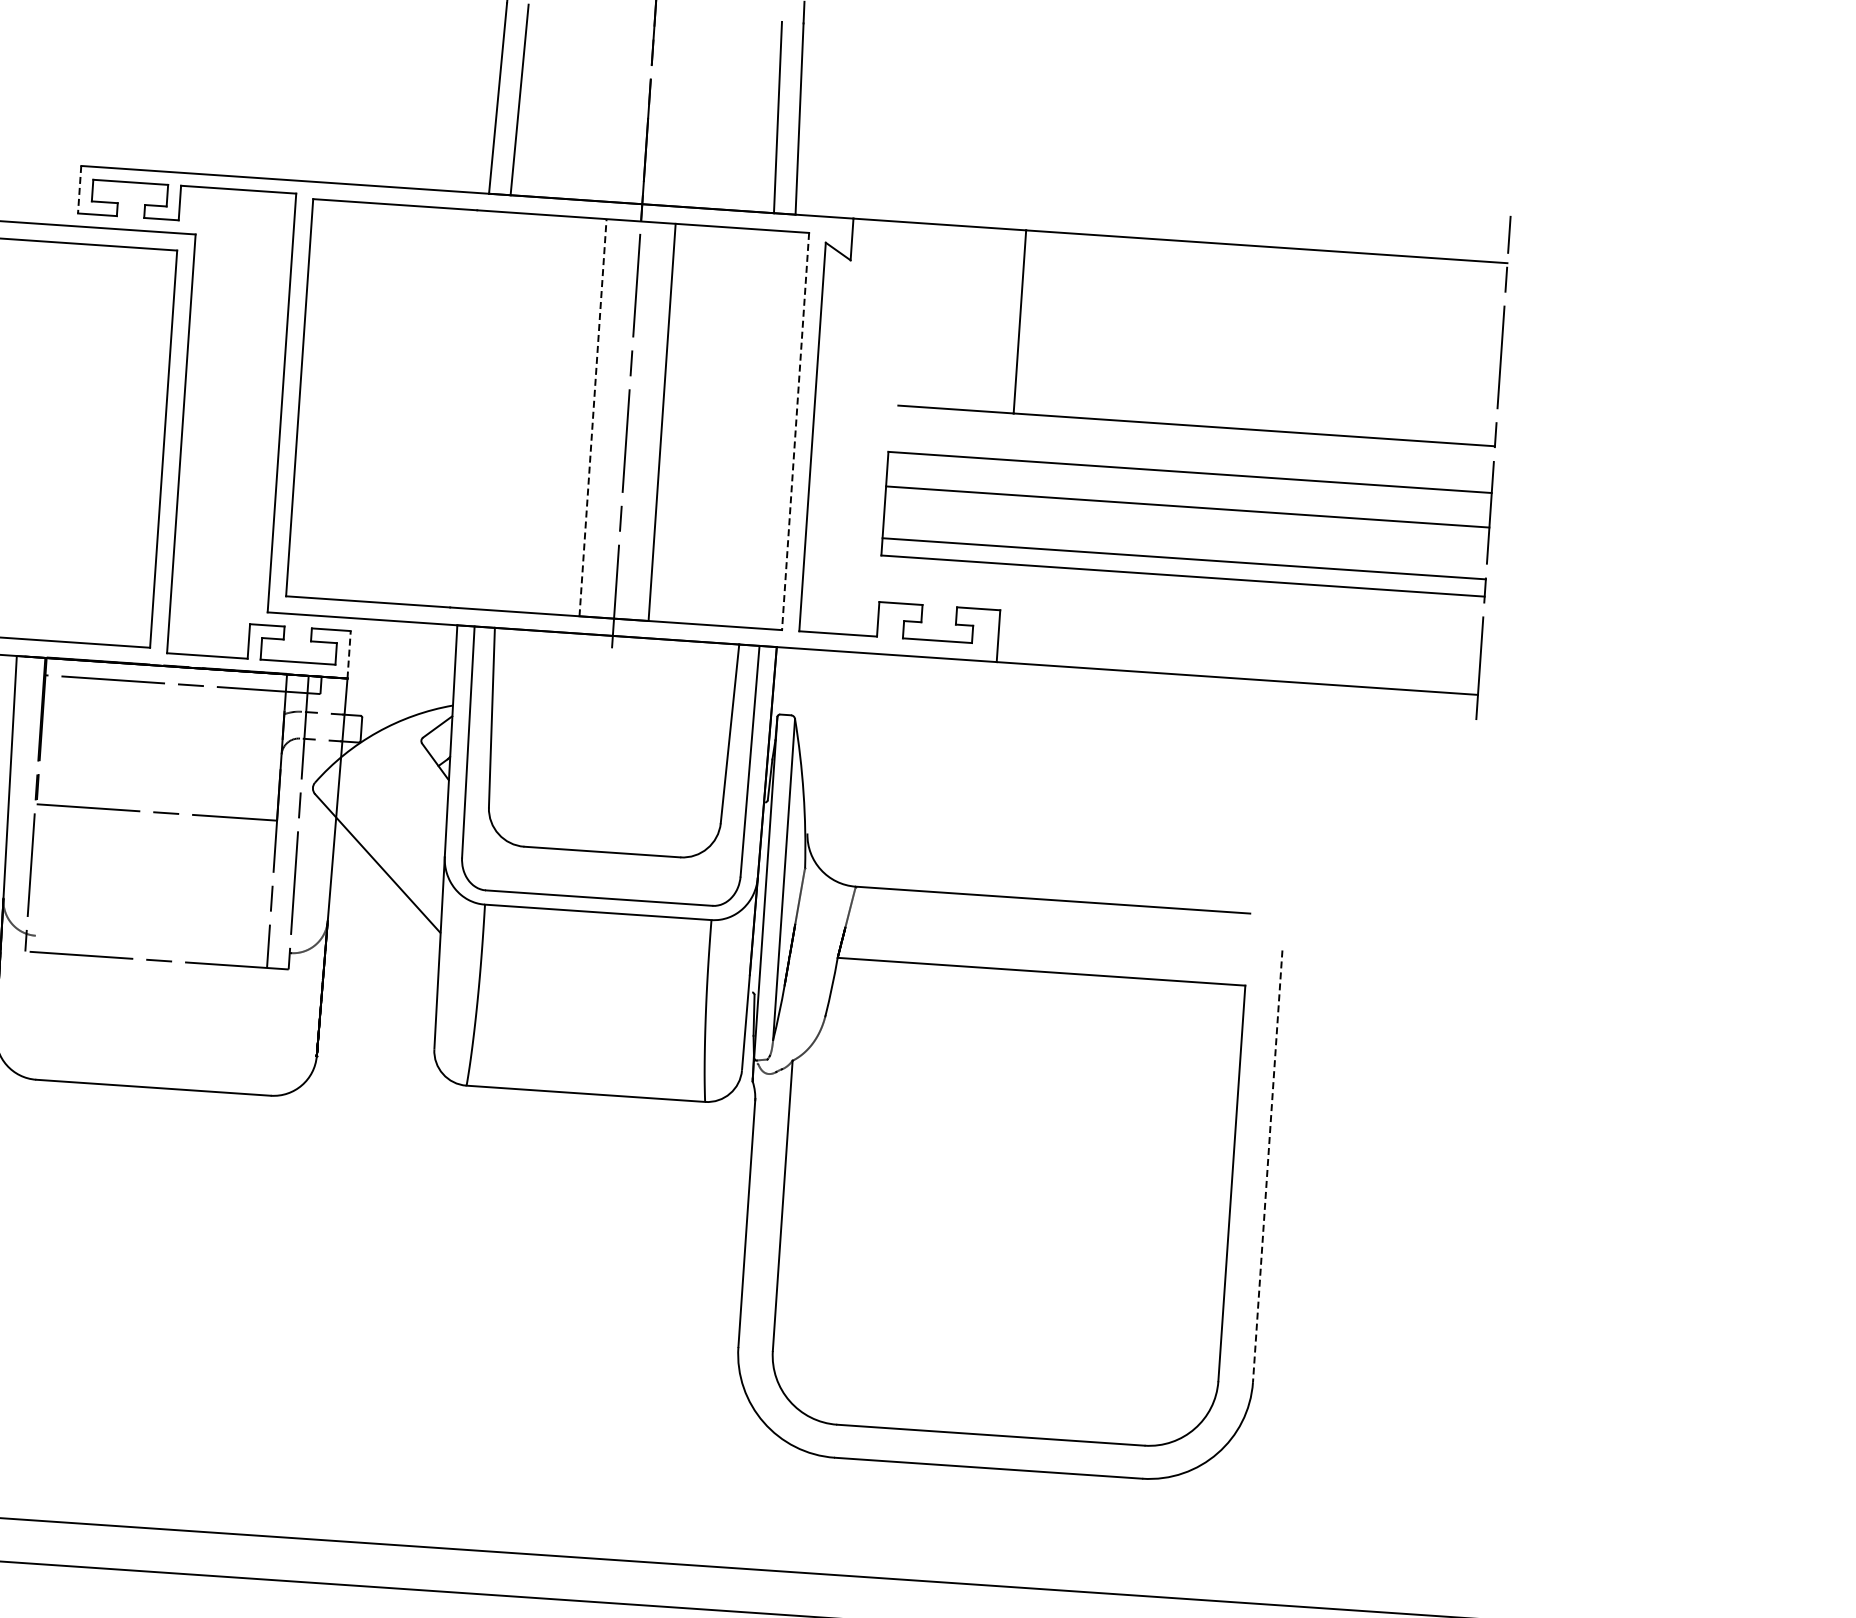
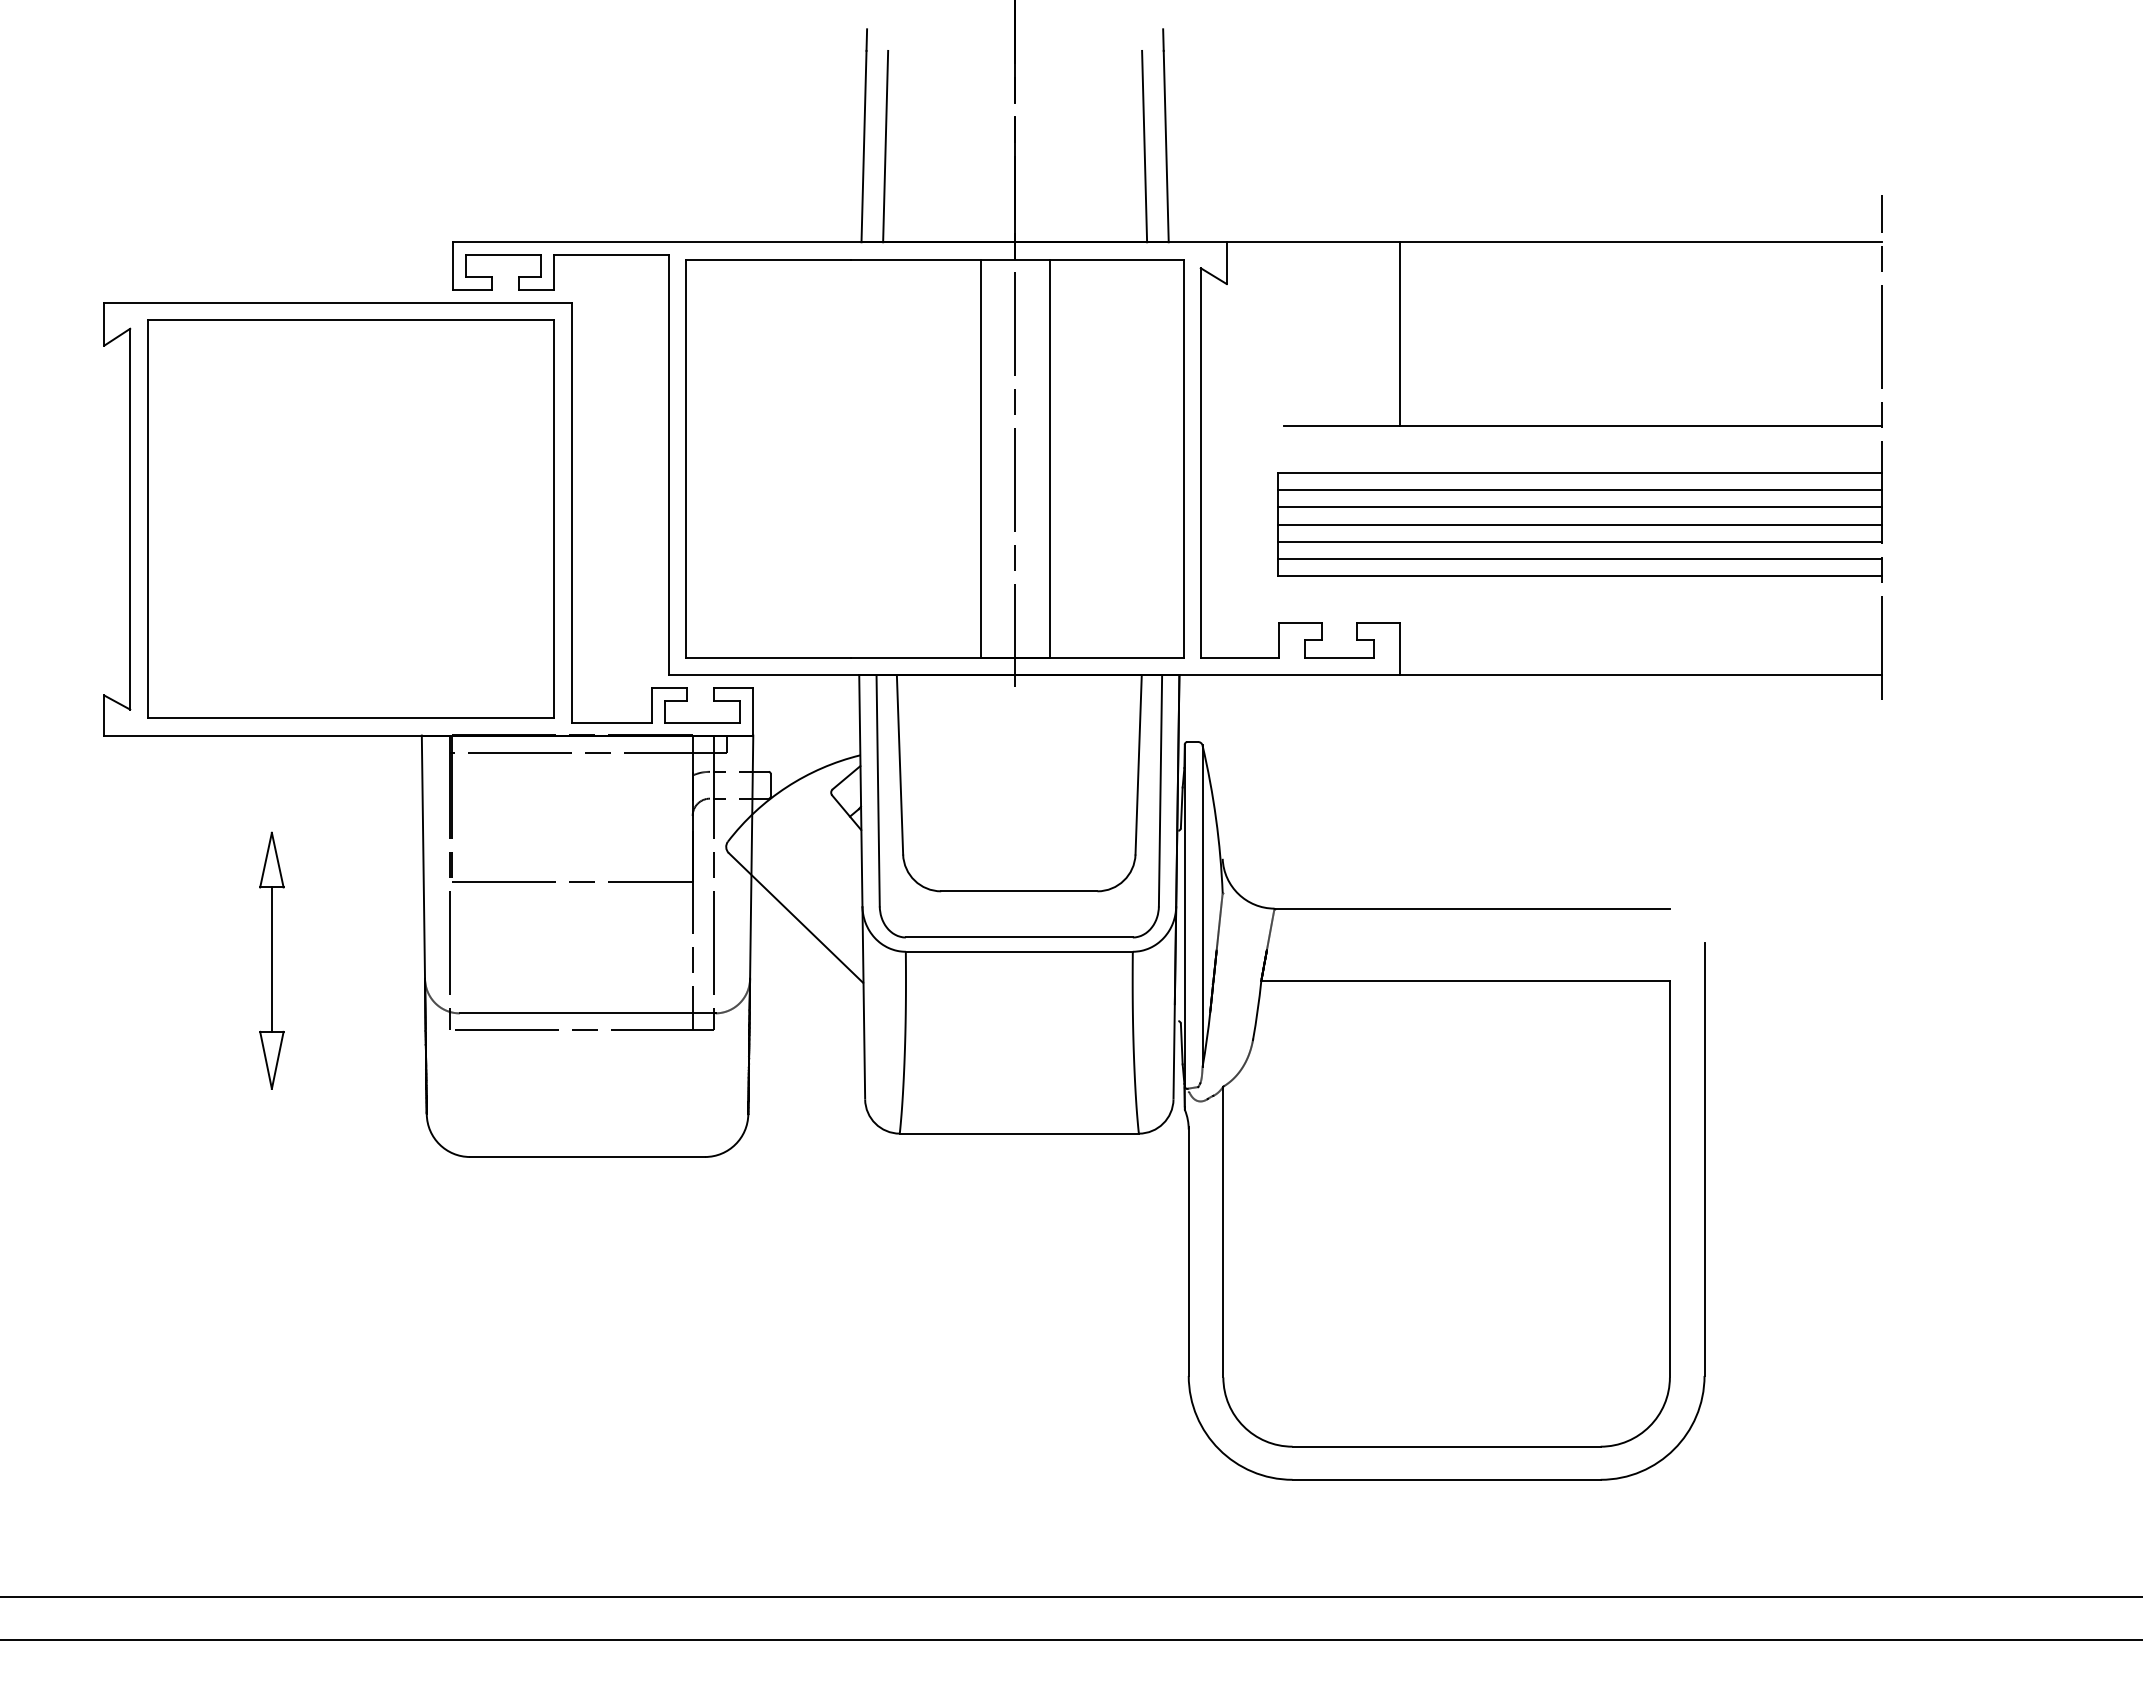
line: (79, 190) -> (452, 266), dashed -> solid
line: (593, 417) -> (980, 458), dashed -> solid
line: (795, 432) -> (1183, 459), dashed -> solid
line: (1188, 489) -> (1579, 489), added
line: (1186, 524) -> (1579, 524), added
line: (1185, 541) -> (1579, 541), added
line: (349, 654) -> (753, 711), dashed -> solid
line: (163, 944) -> (587, 1013), added
line: (1267, 1167) -> (1704, 1160), dashed -> solid

